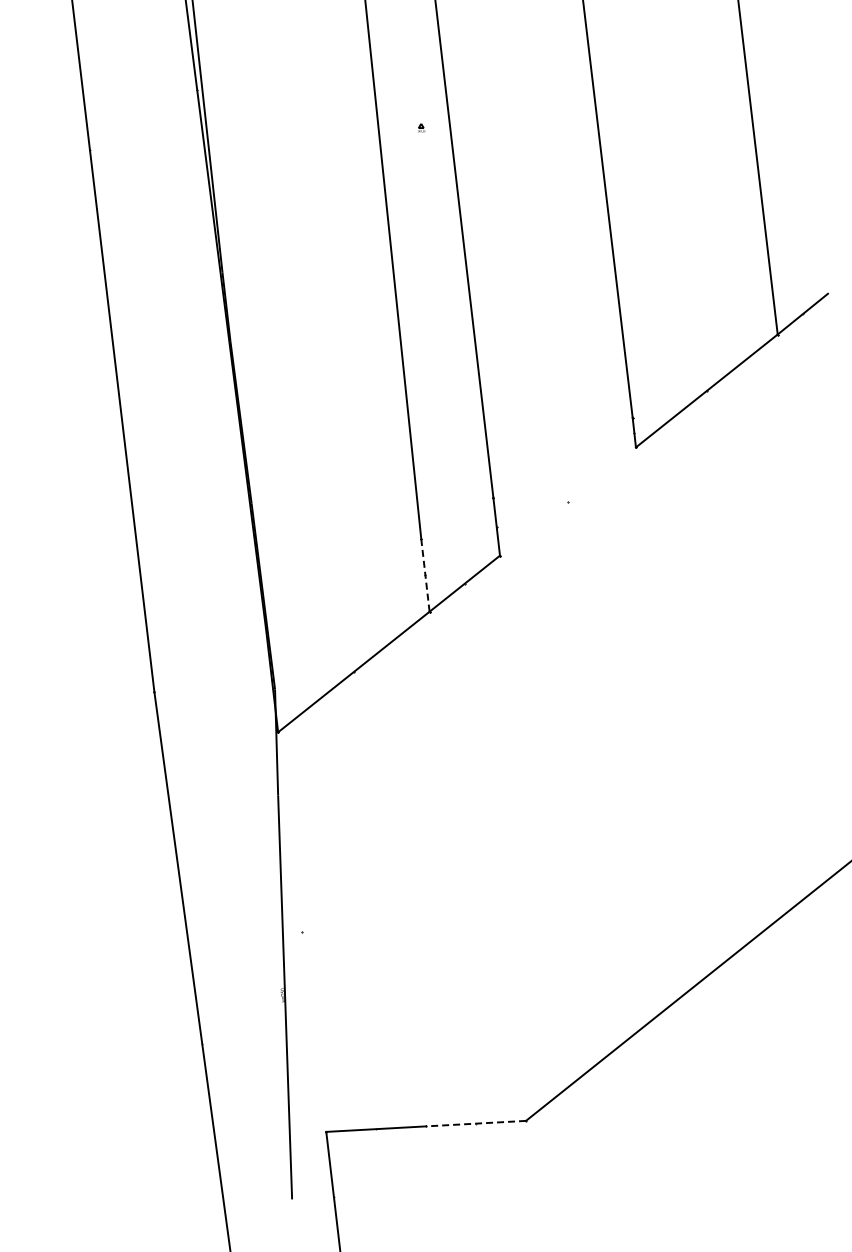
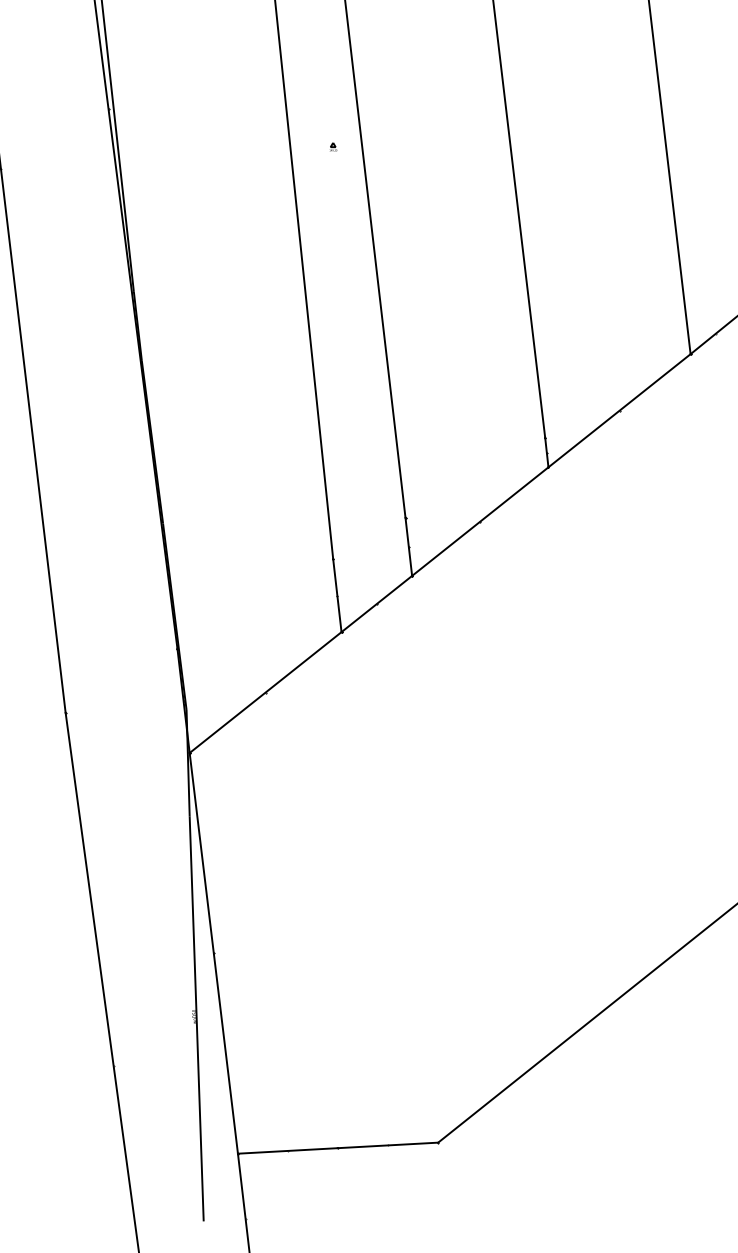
line: (567, 501) -> (479, 521), added
line: (425, 575) -> (337, 595), dashed -> solid
line: (302, 931) -> (214, 952), added
line: (475, 1123) -> (387, 1145), dashed -> solid

